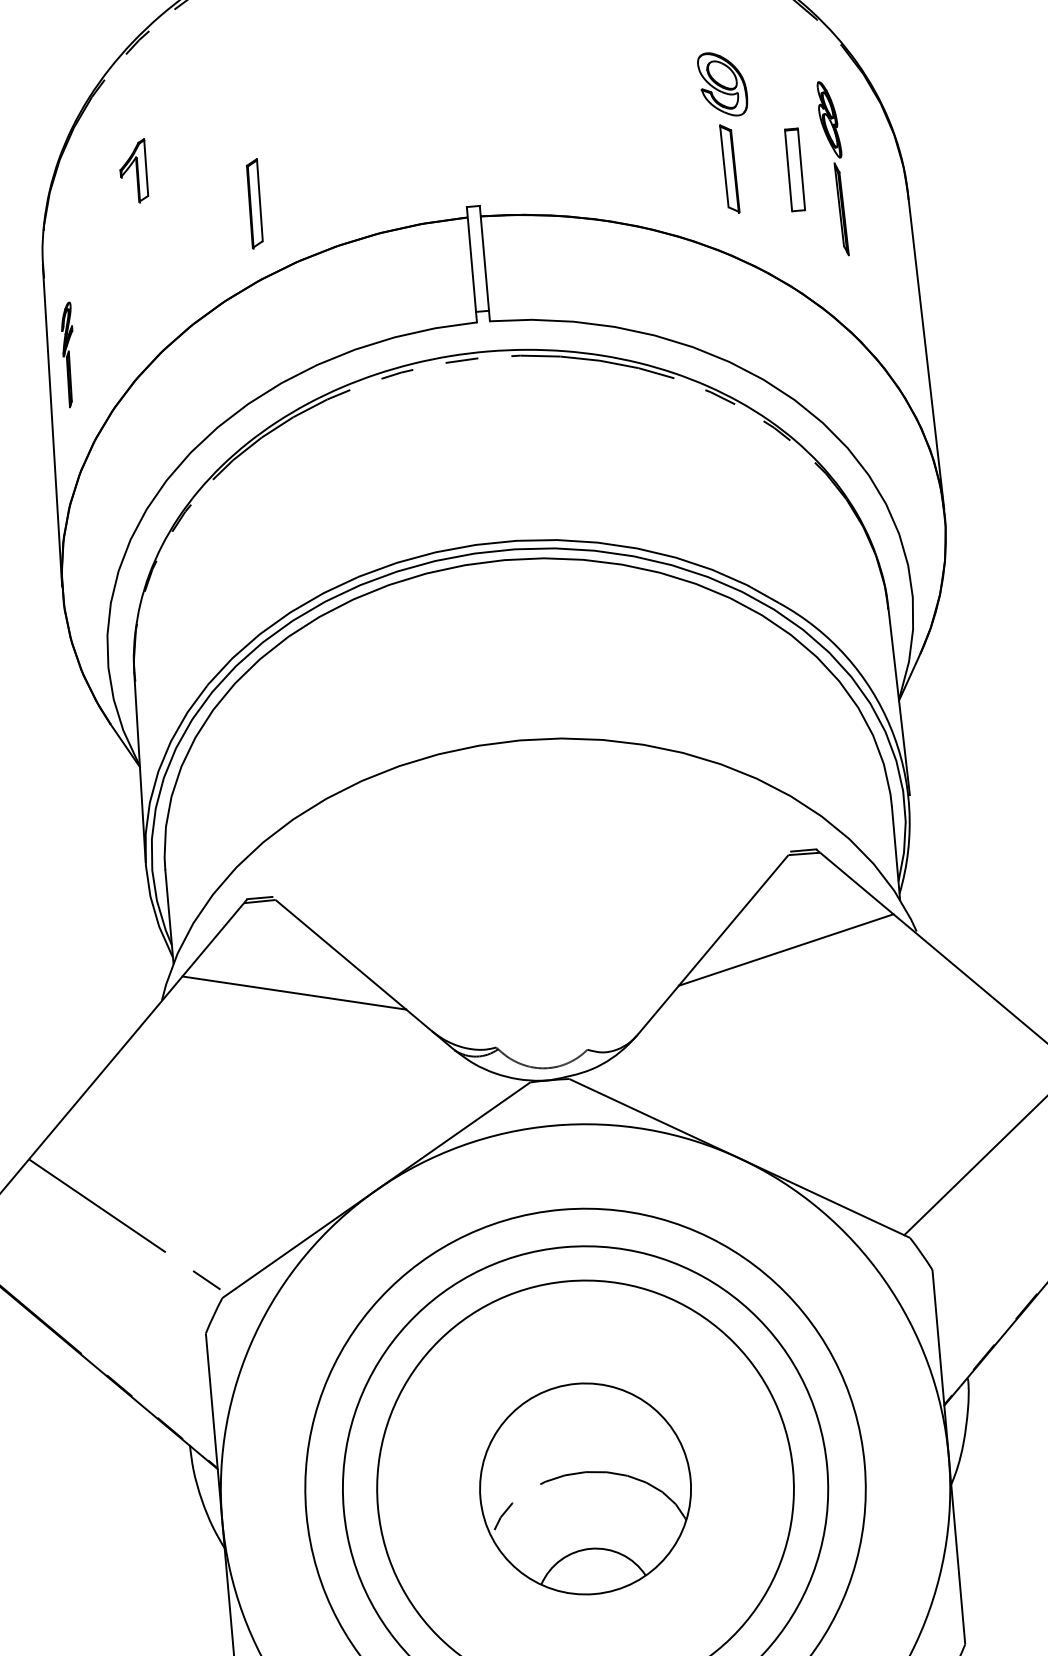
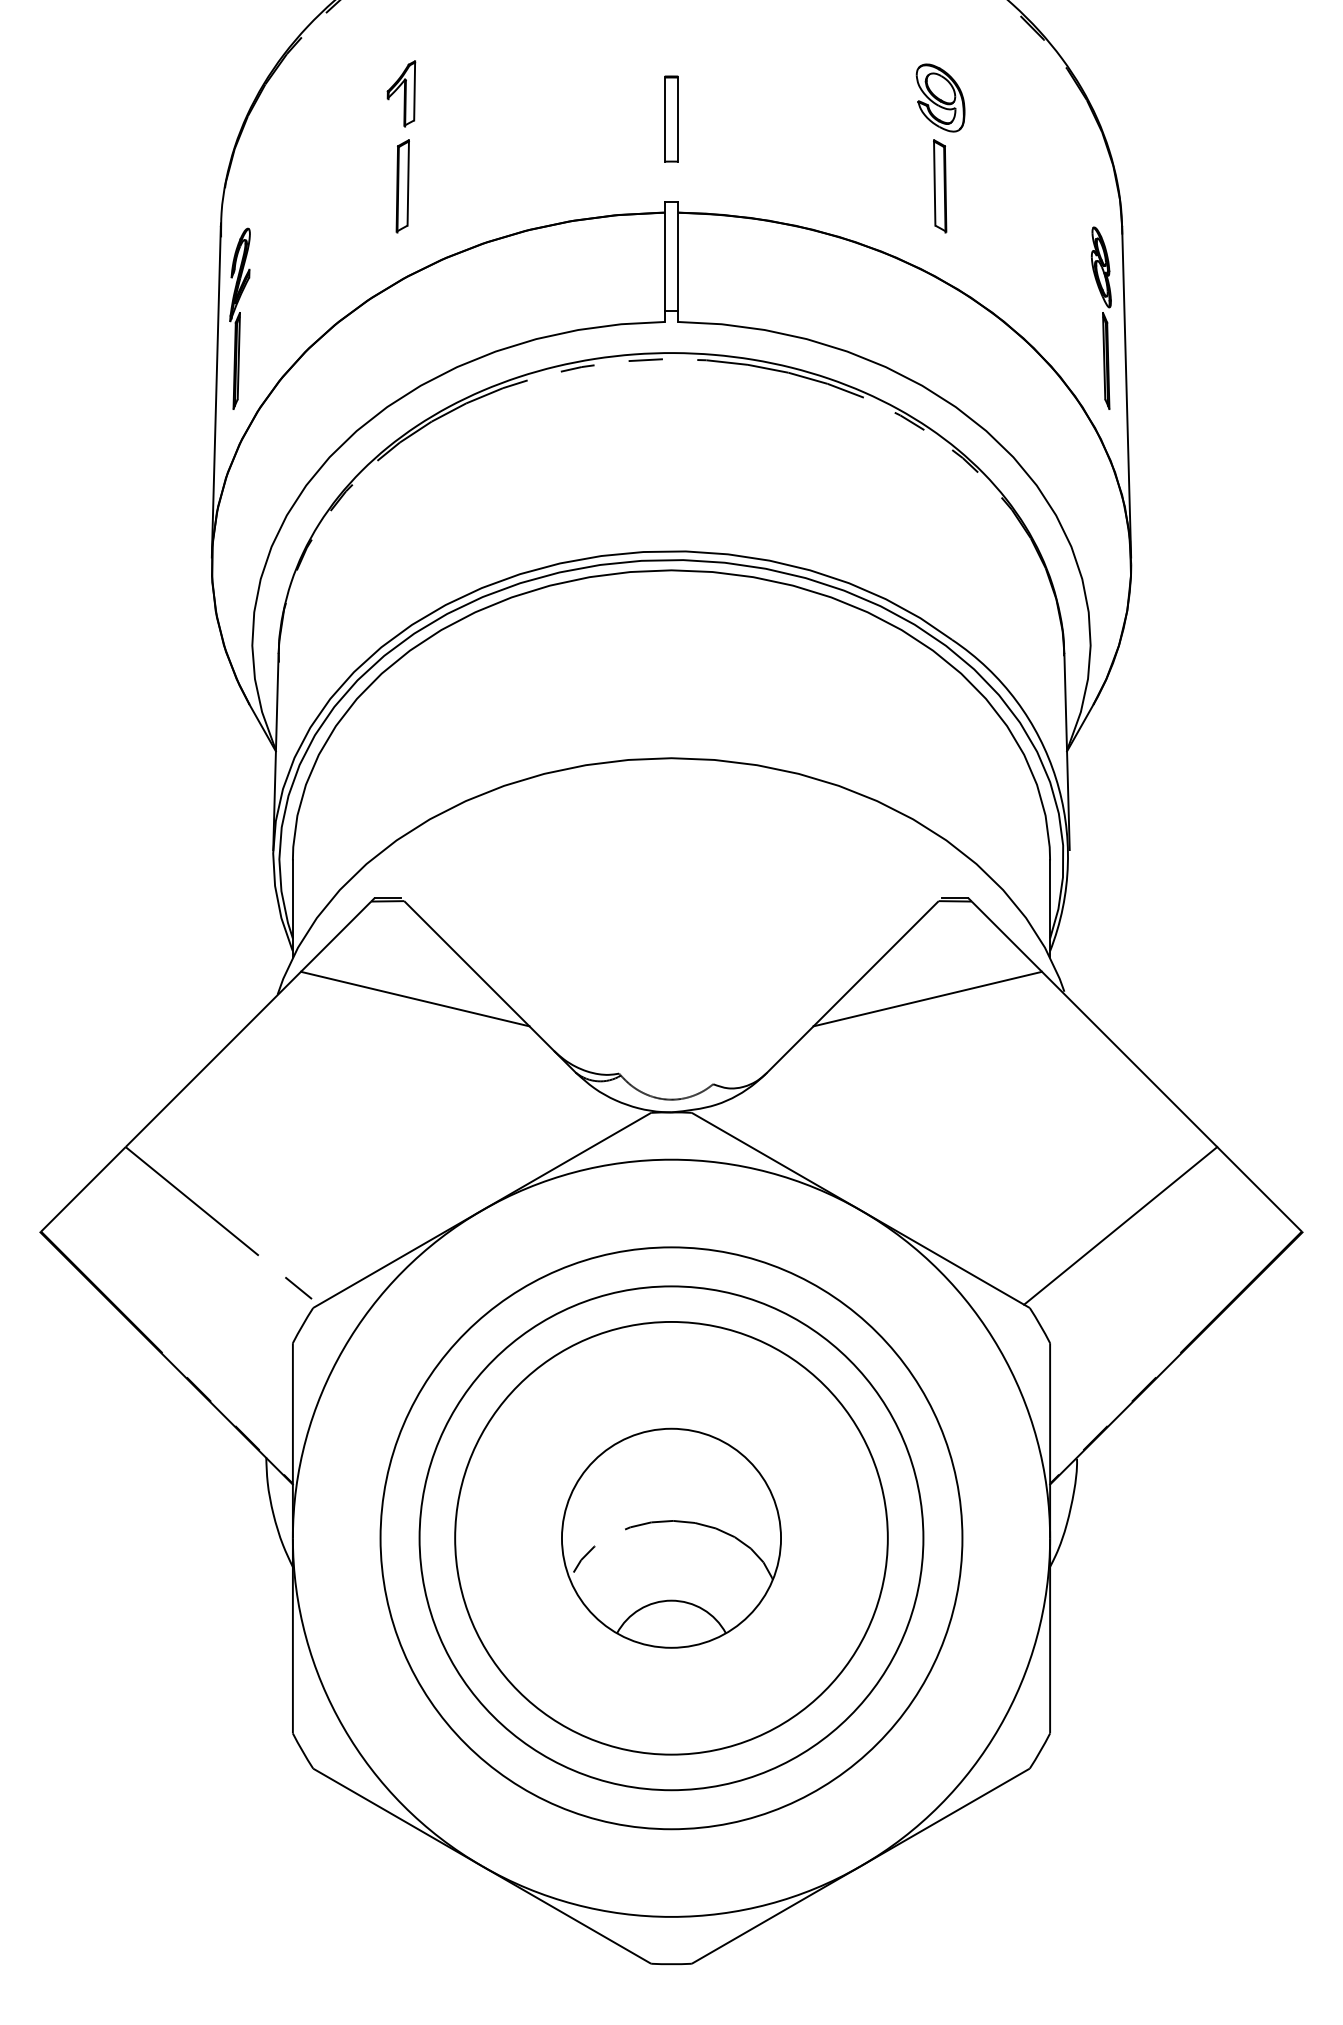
part: (833, 167) -> (1101, 317), moved
part: (794, 169) -> (671, 118), moved
part: (133, 171) -> (401, 93), moved
part: (254, 204) -> (402, 186), moved
part: (68, 354) -> (239, 318), size x1.67

